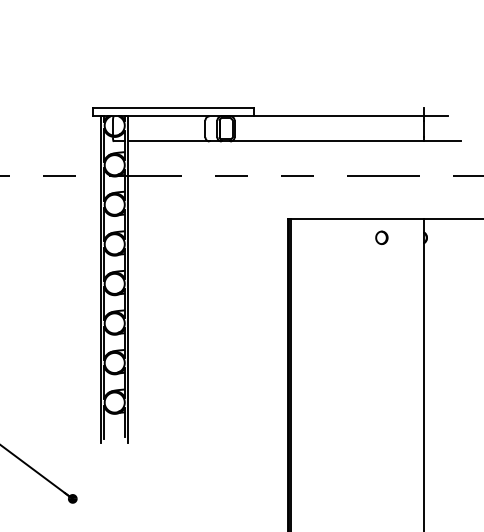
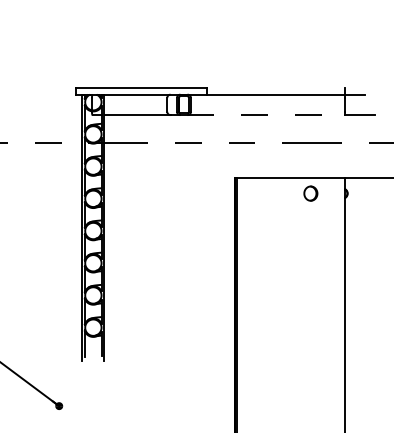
line: (327, 141) -> (266, 115), solid -> dashed
part: (381, 237) -> (310, 193), size x1.4

